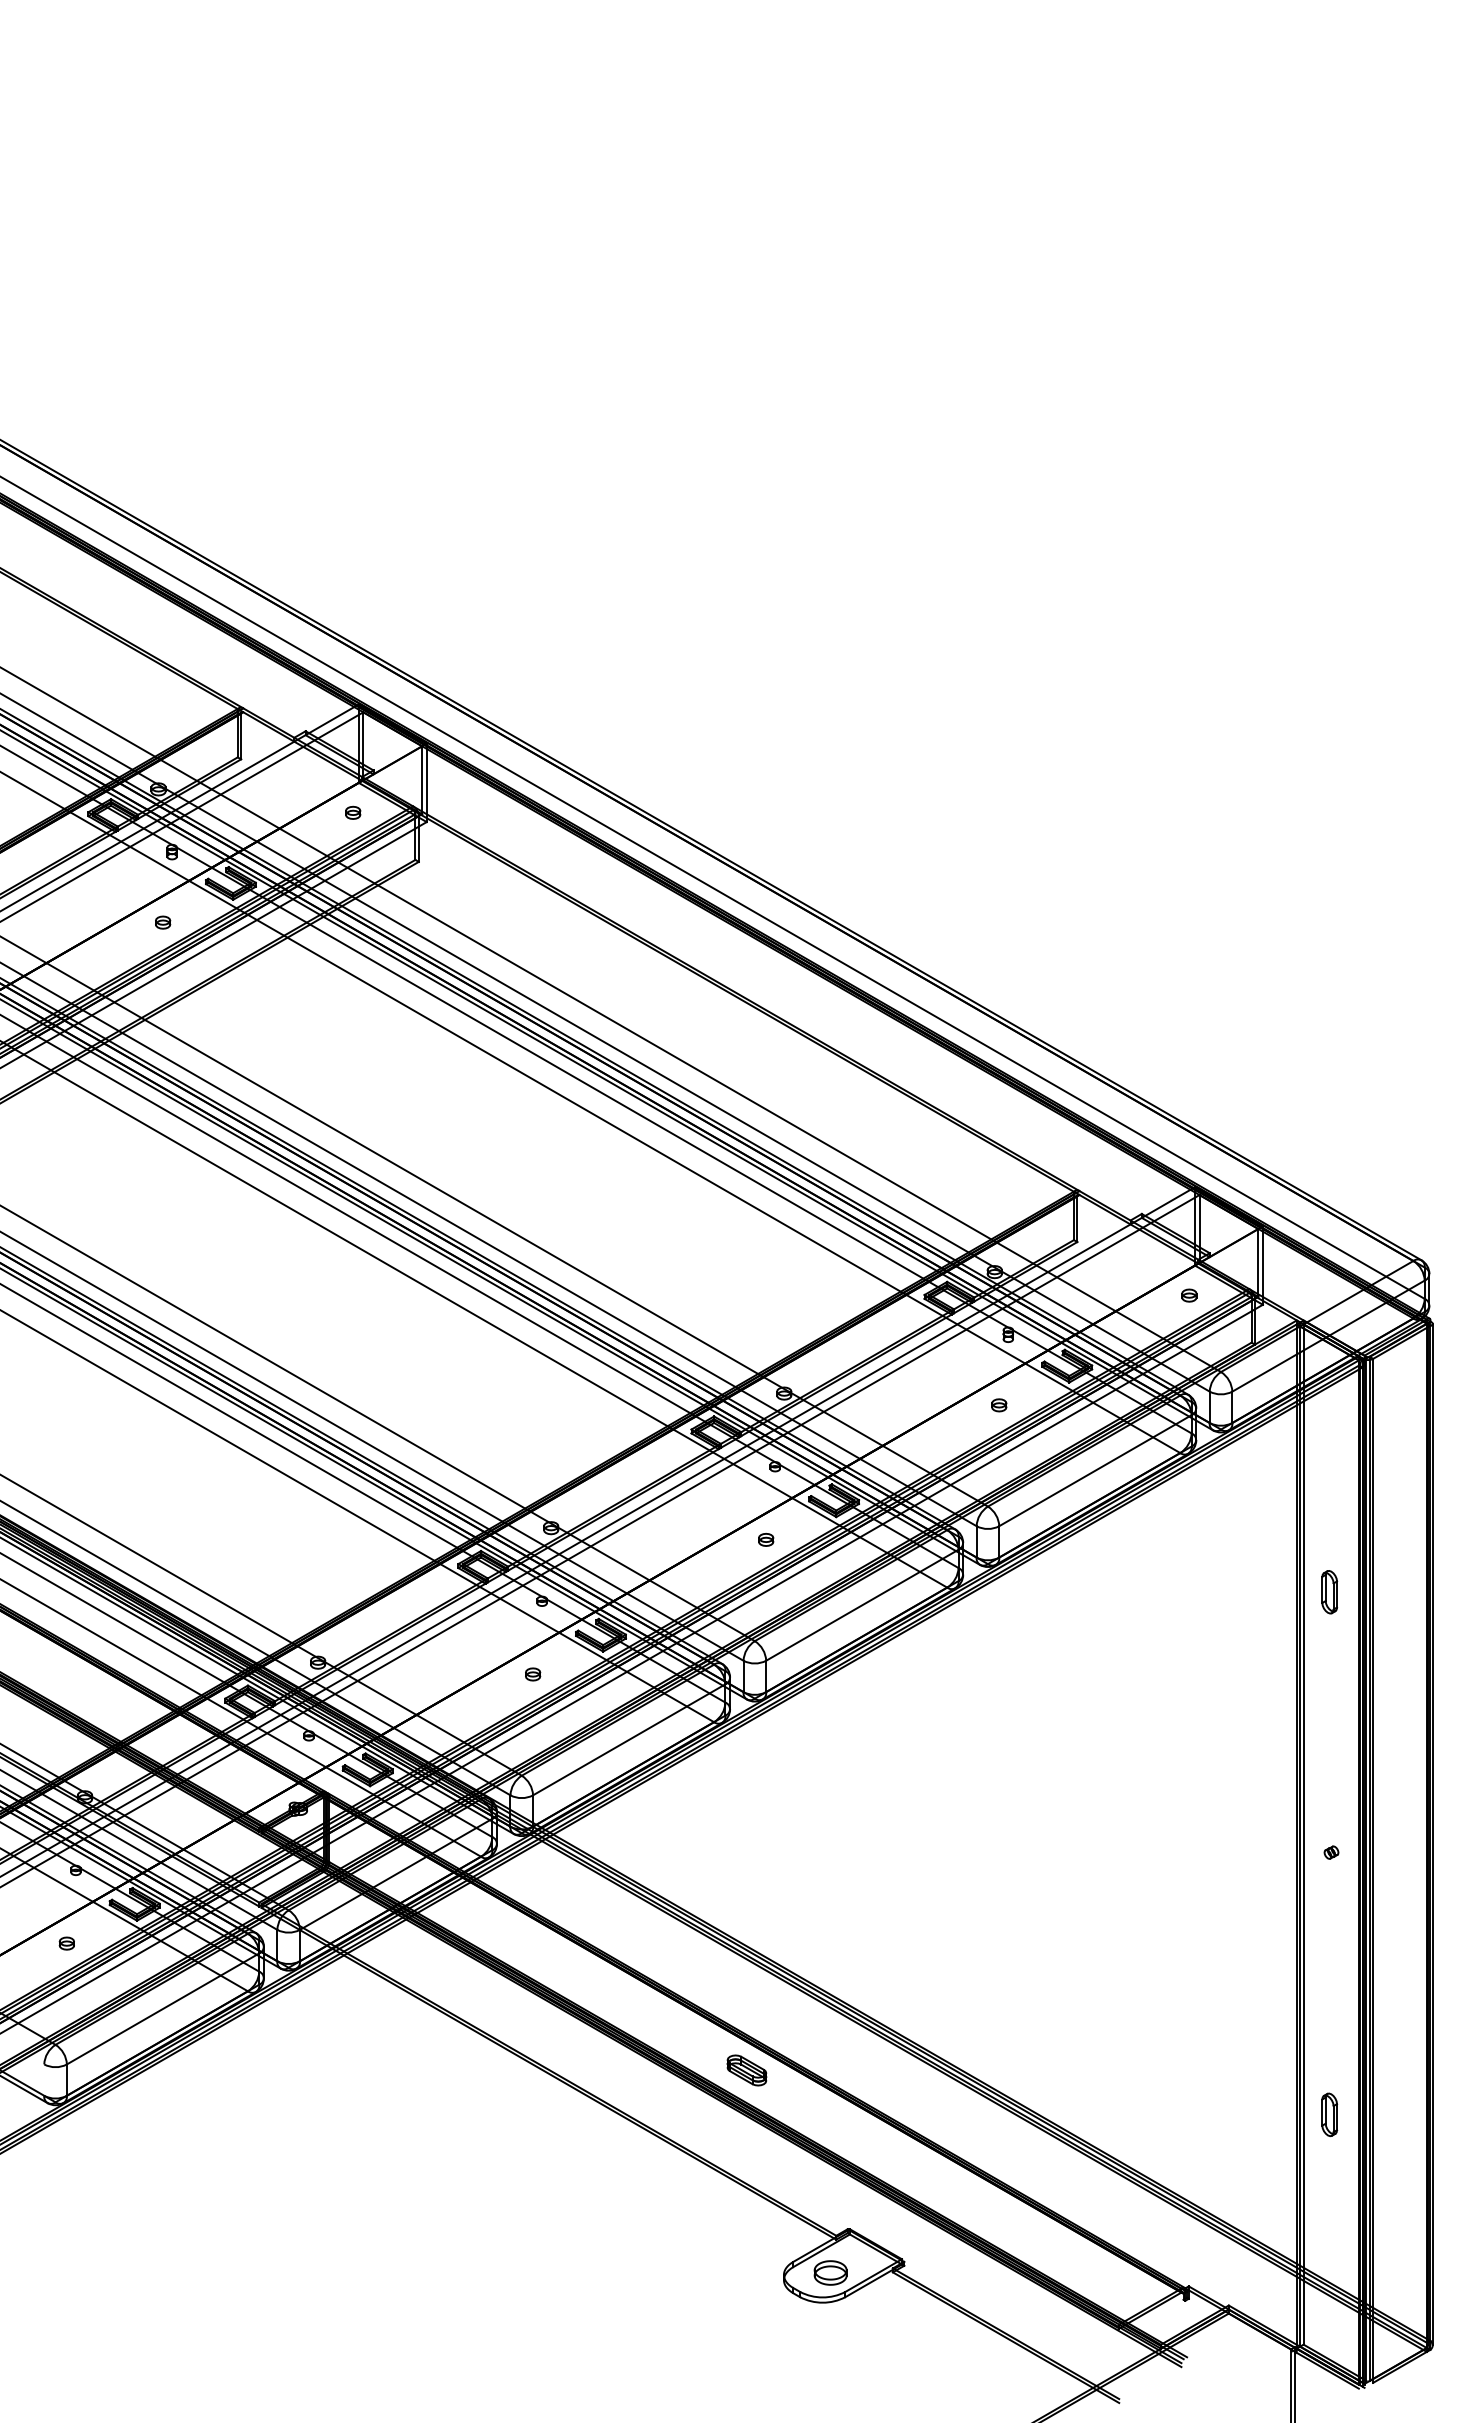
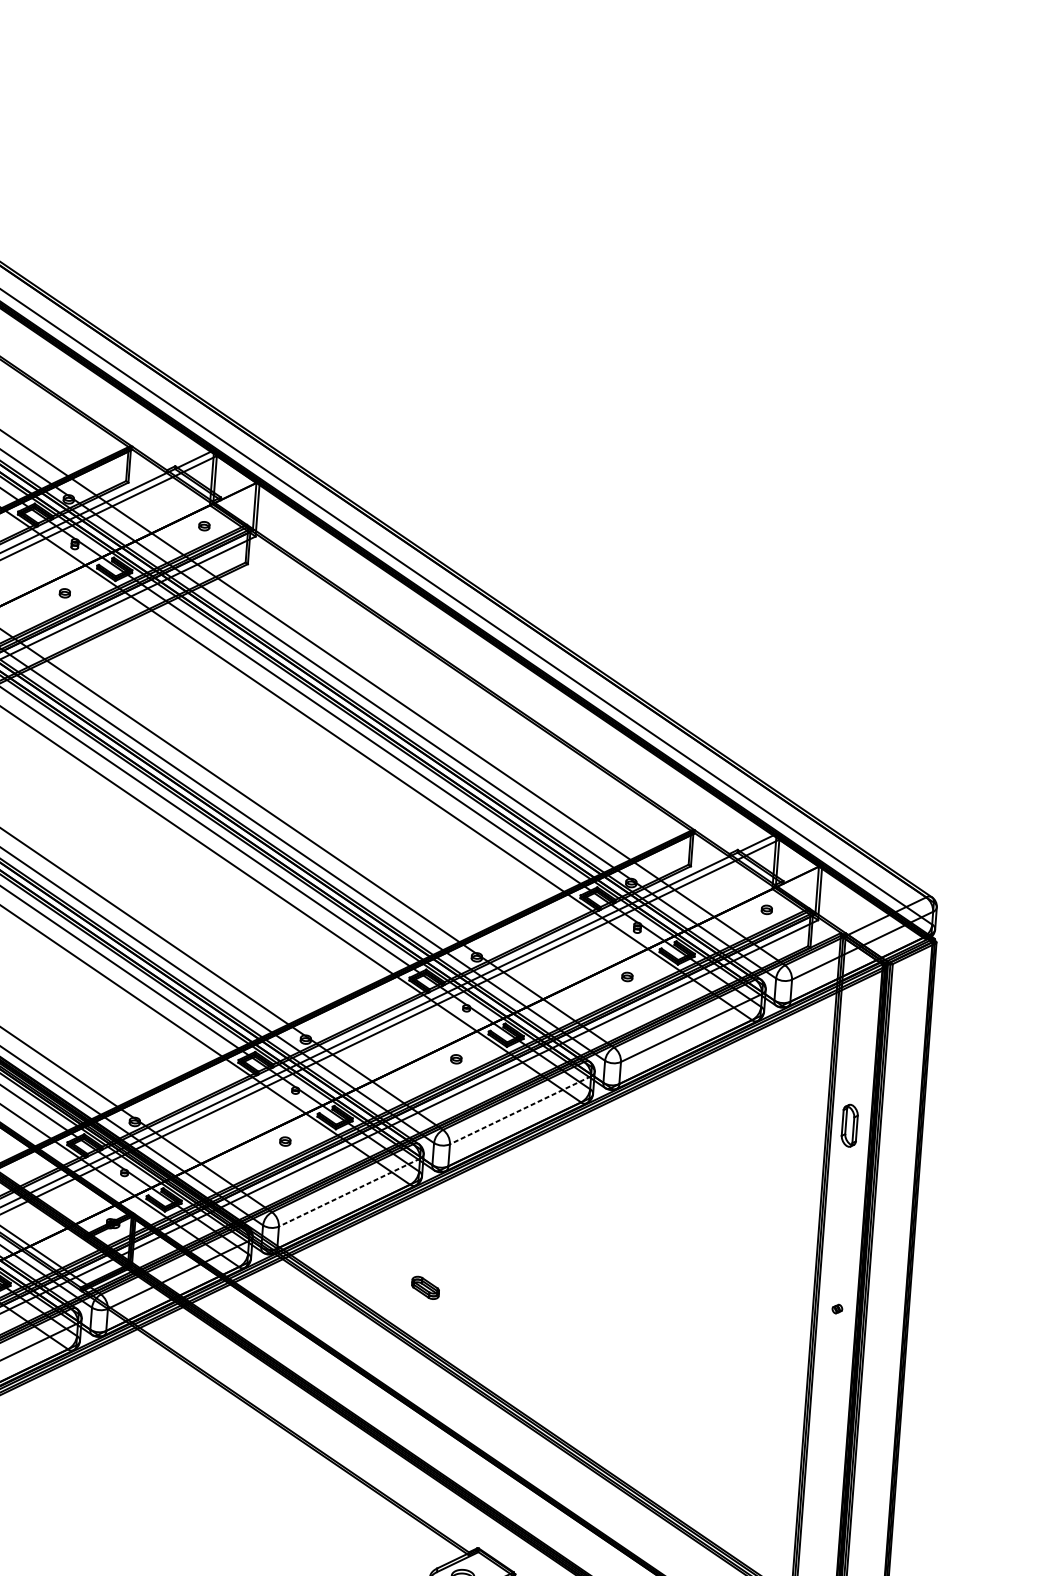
part: (1329, 1592) -> (849, 1126), size x1.4
line: (861, 1605) -> (519, 1110), solid -> dashed
line: (628, 1740) -> (348, 1193), solid -> dashed
part: (746, 2070) -> (425, 1287), moved
part: (1329, 2114) -> (822, 1493), removed

